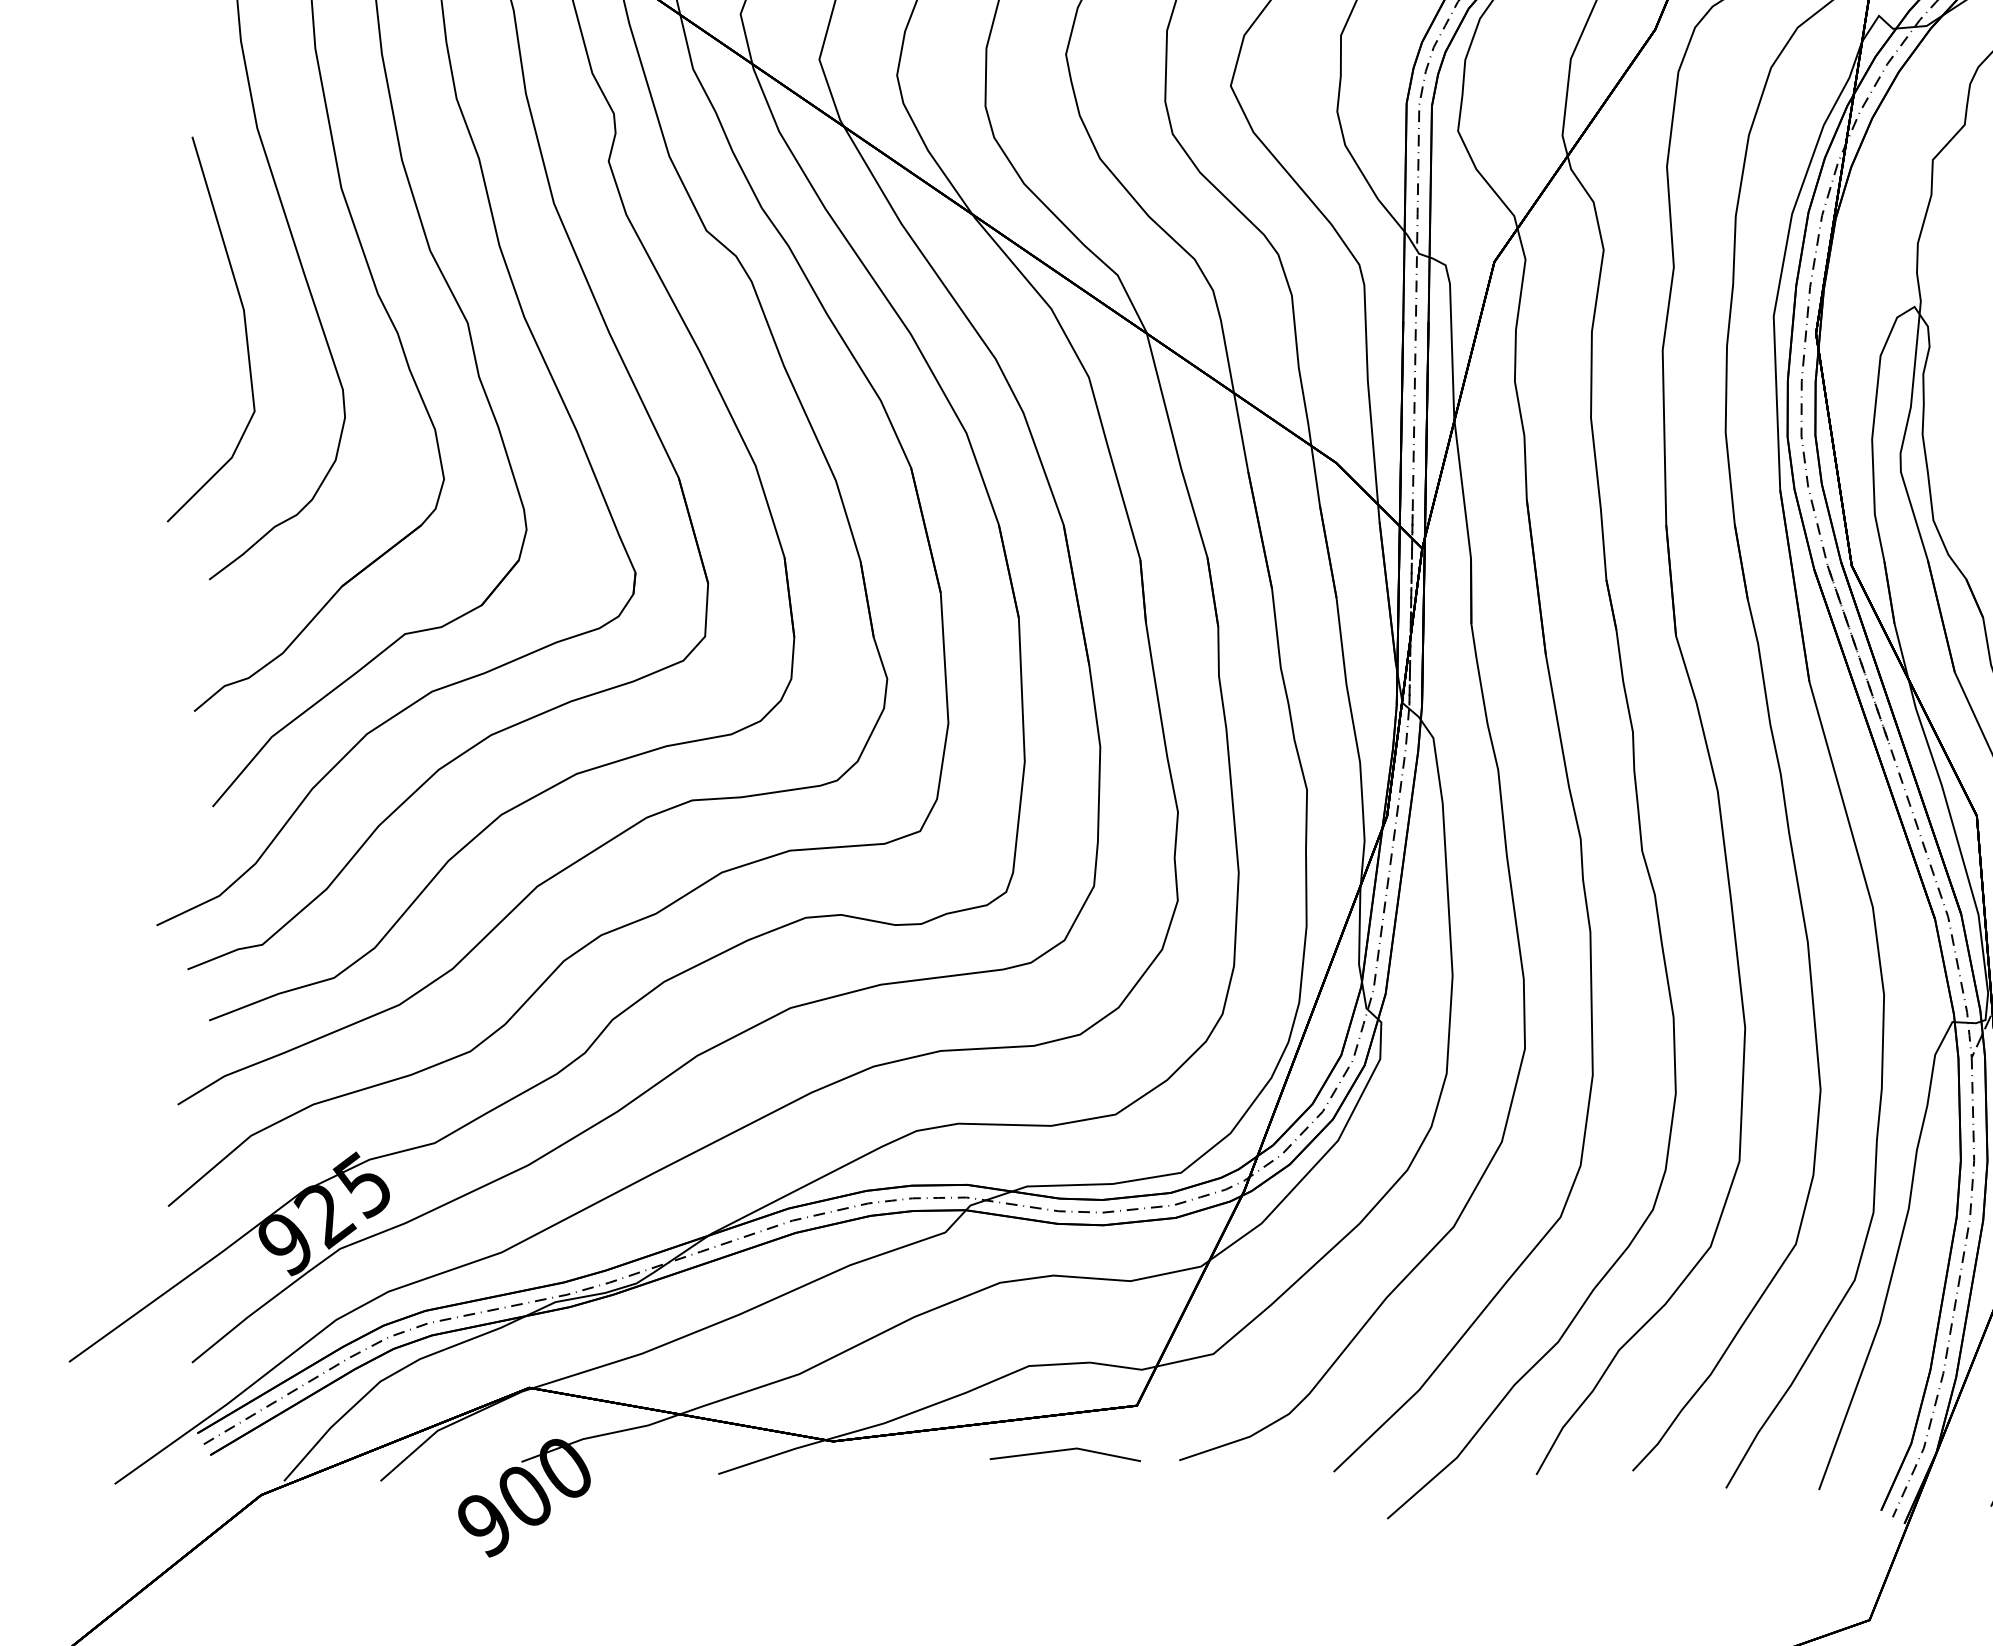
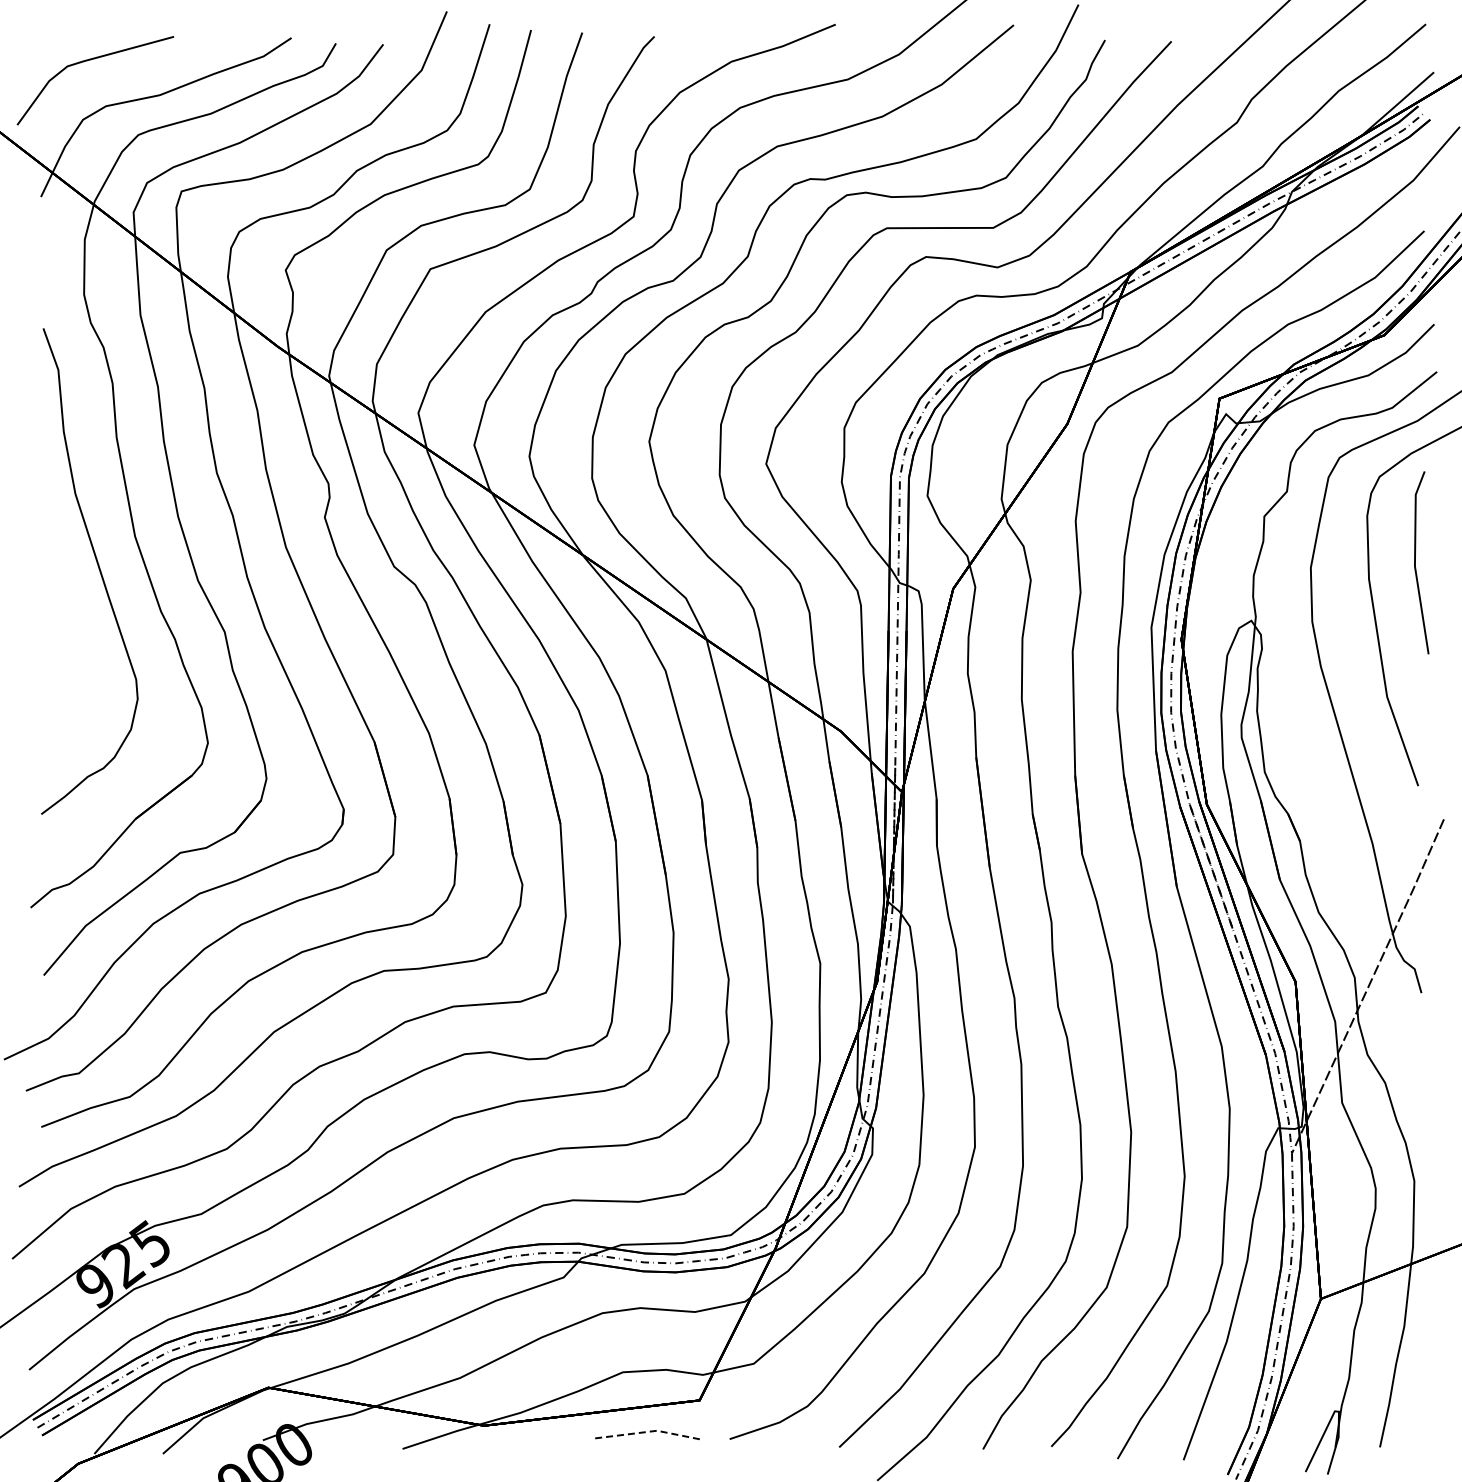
line: (243, 320) -> (65, 630), removed
line: (1067, 1449) -> (650, 1431), solid -> dashed

